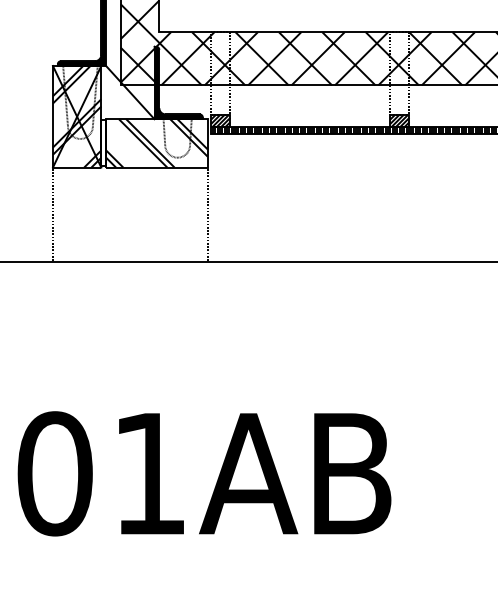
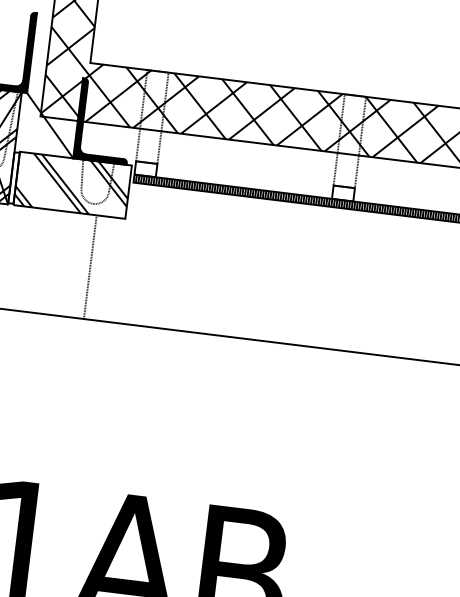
hatch: (220, 120) -> (145, 168), removed
hatch: (399, 120) -> (343, 192), removed
line: (207, 214) -> (90, 267), moved

